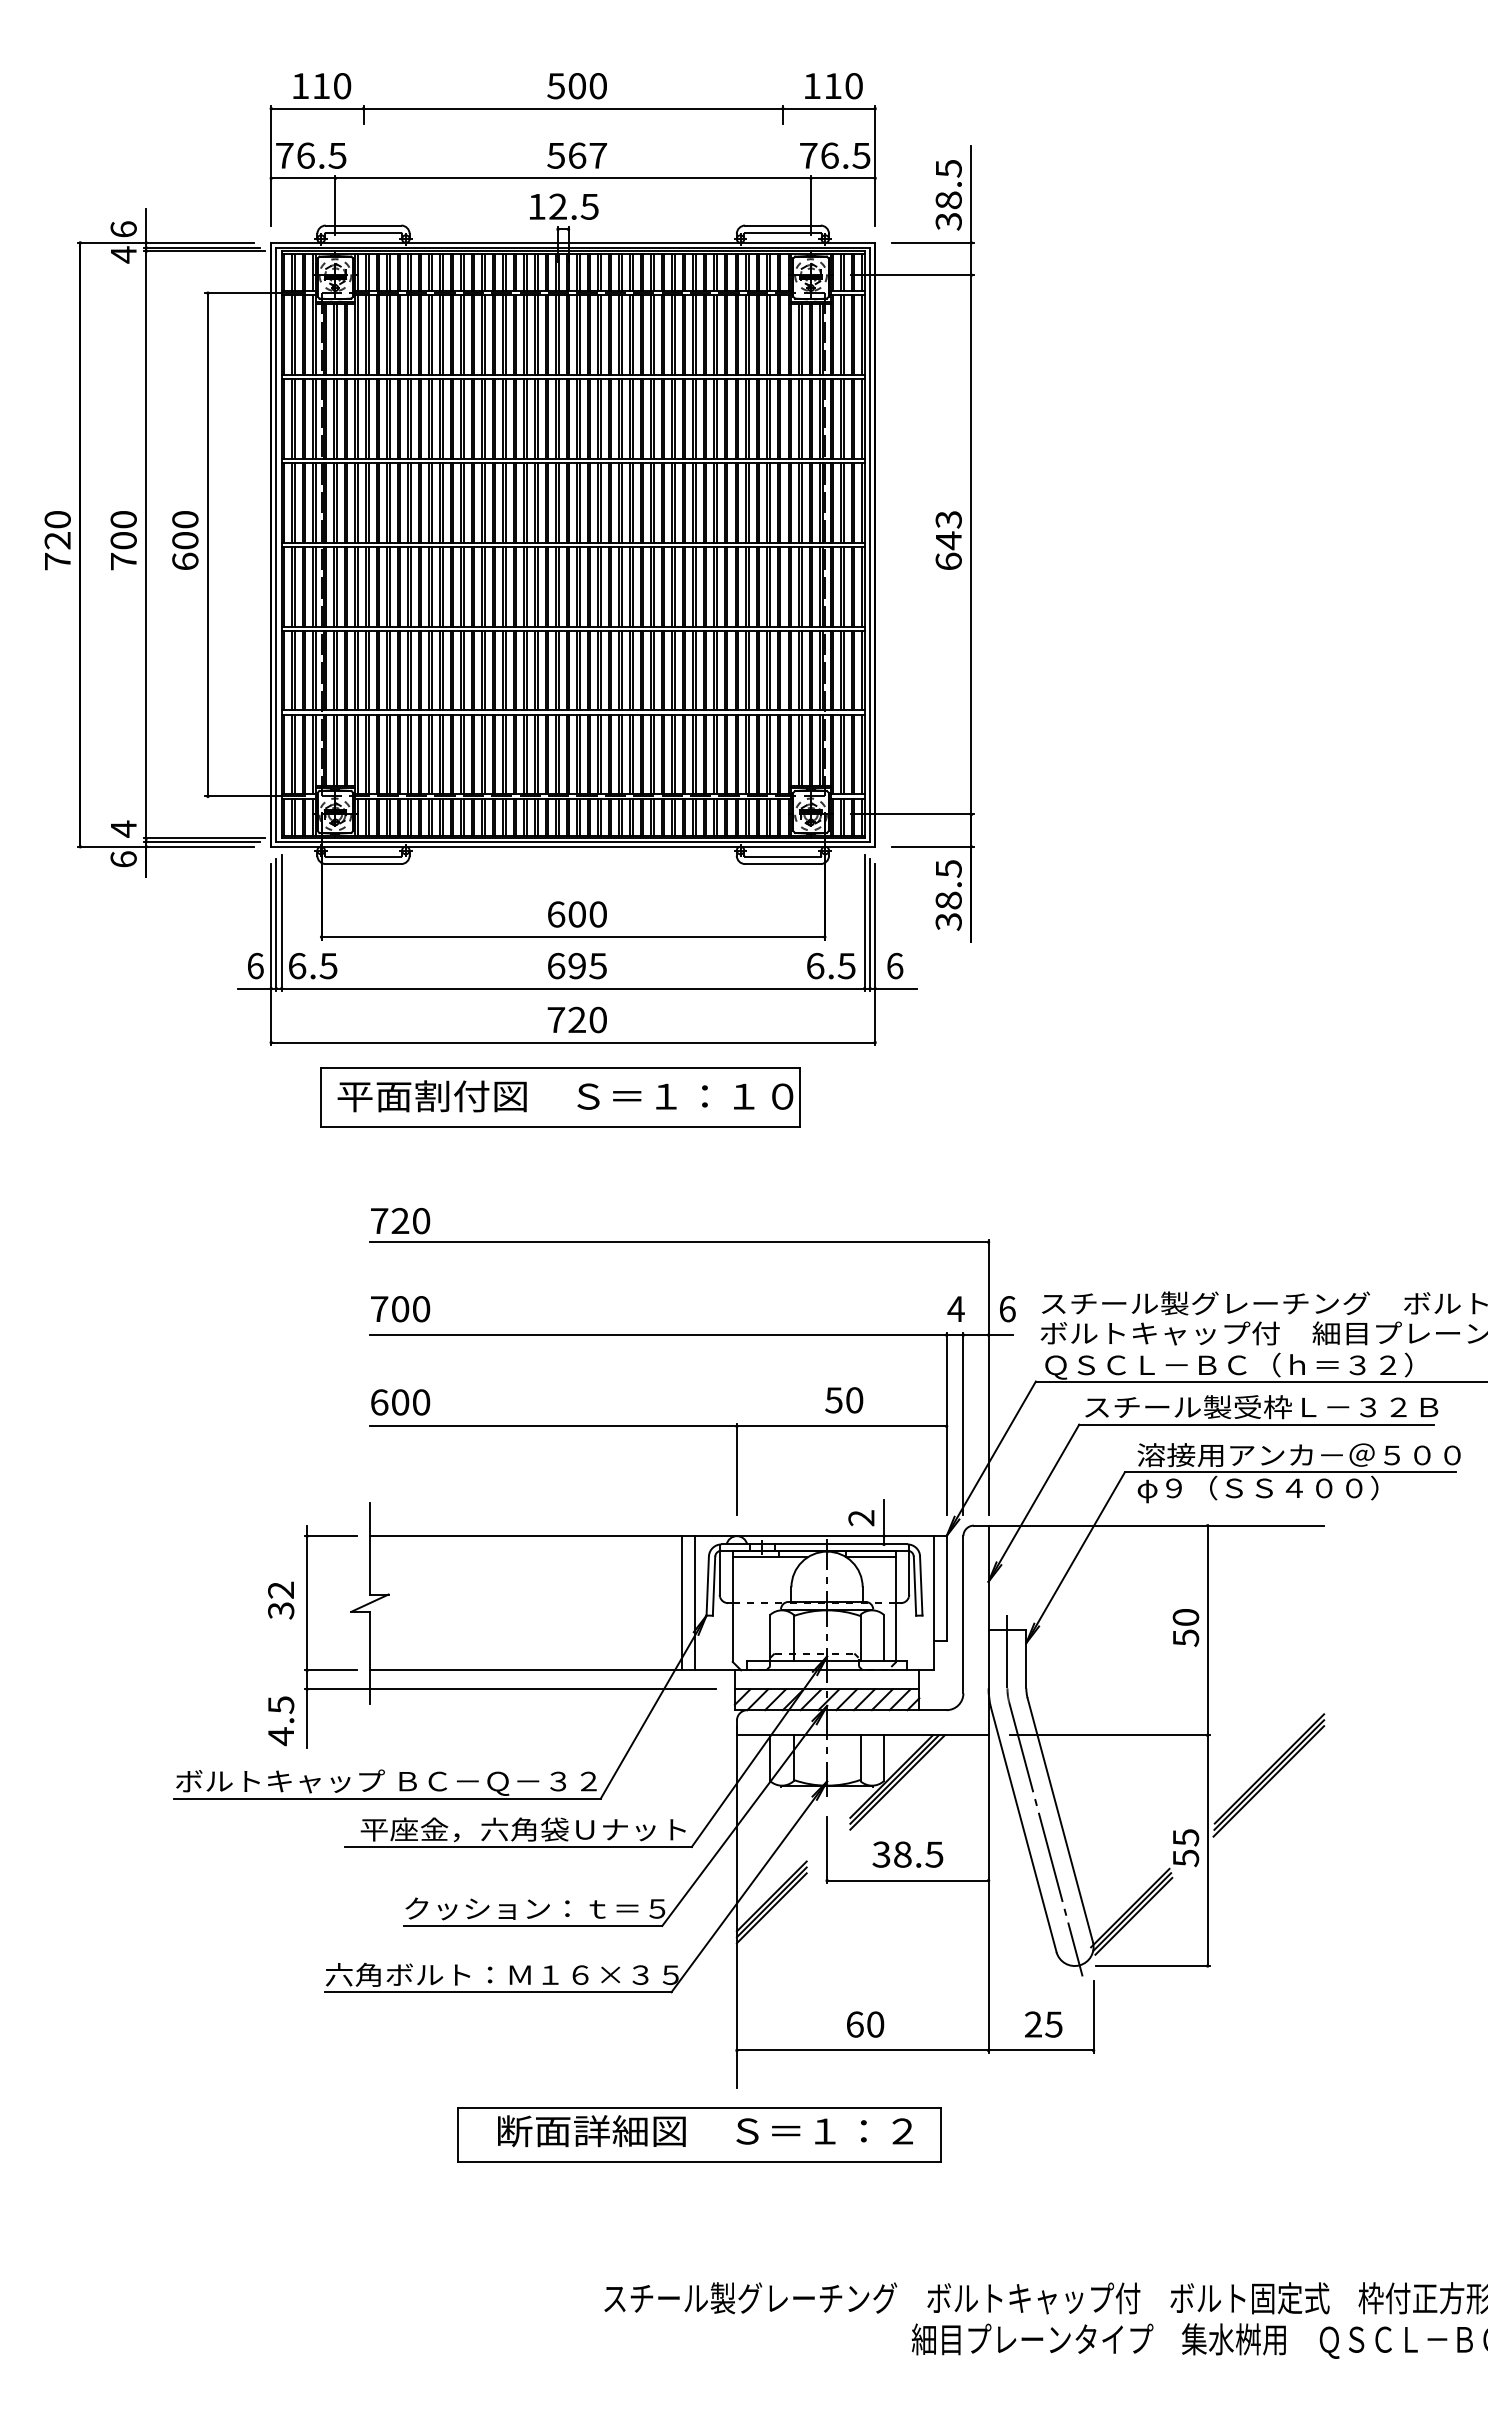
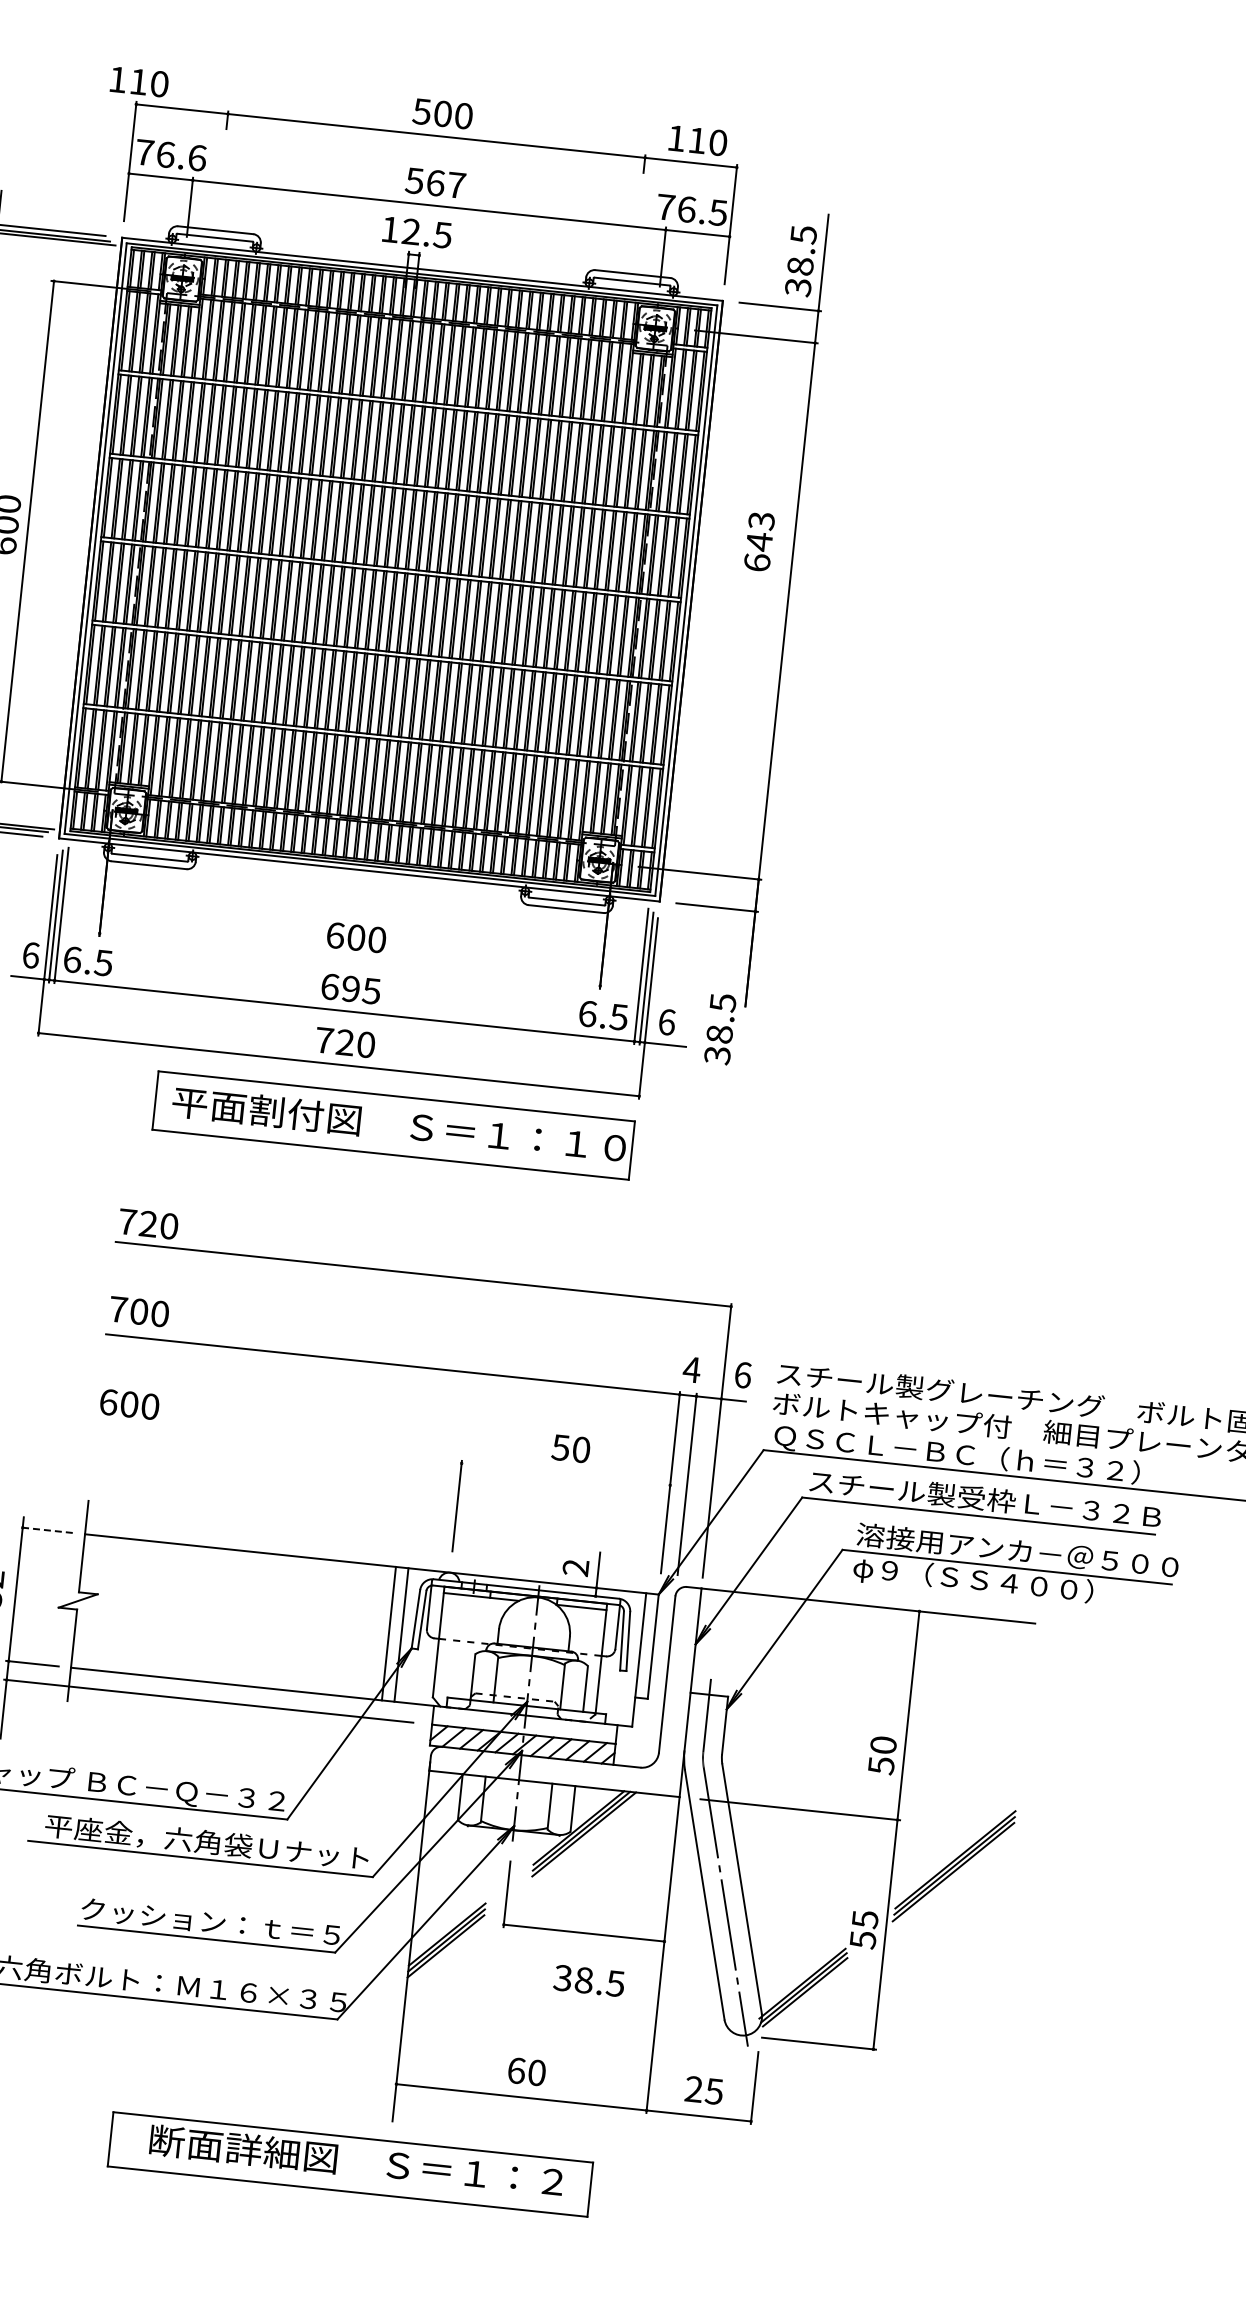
text: (322, 86) -> (139, 82), moved
text: (337, 155) -> (197, 157), 76.5 -> 76.6
text: (948, 540) -> (759, 541), moved
text: (948, 895) -> (720, 1029), moved
line: (572, 937) -> (349, 960), removed
part: (560, 1097) -> (394, 1125), moved
line: (657, 1426) -> (382, 1455), removed
line: (330, 1536) -> (45, 1530), solid -> dashed
text: (1185, 1627) -> (882, 1755), moved
text: (907, 1854) -> (588, 1980), moved

